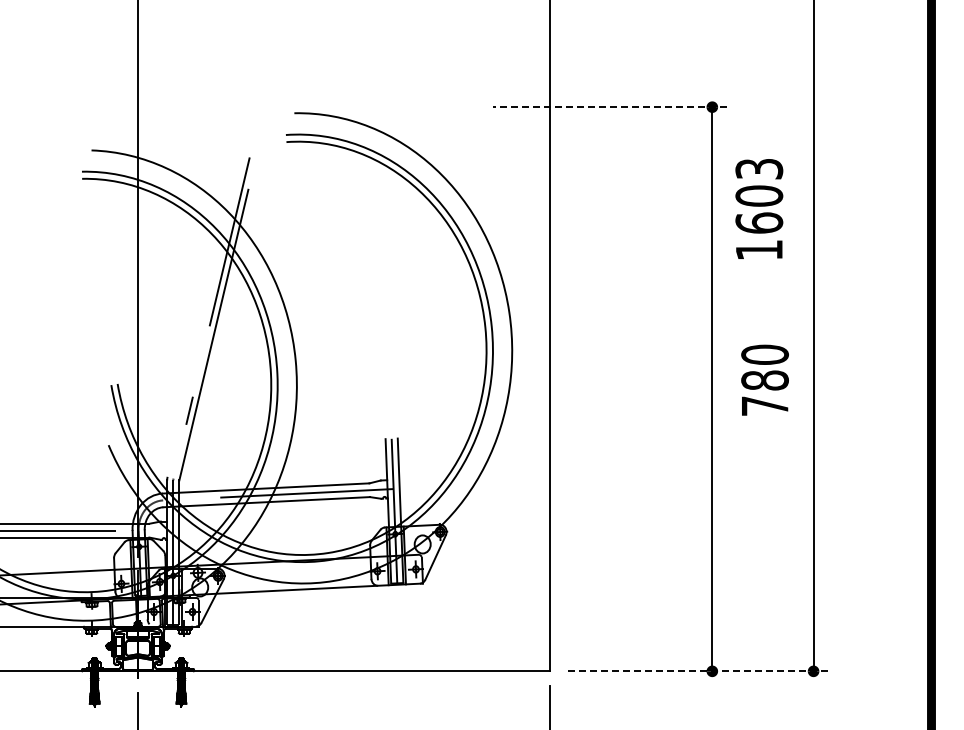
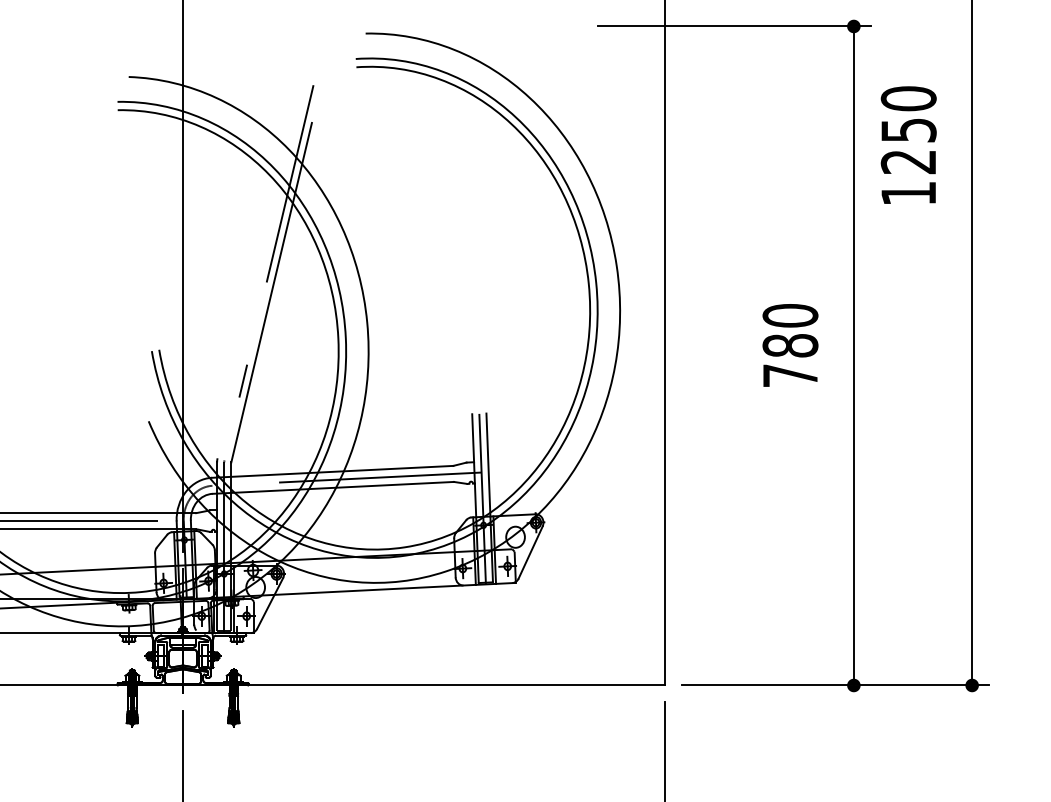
line: (609, 107) -> (733, 26), dashed -> solid
text: (759, 195) -> (908, 129), 1603 -> 1250
text: (764, 379) -> (789, 344), moved
line: (696, 671) -> (835, 685), dashed -> solid

